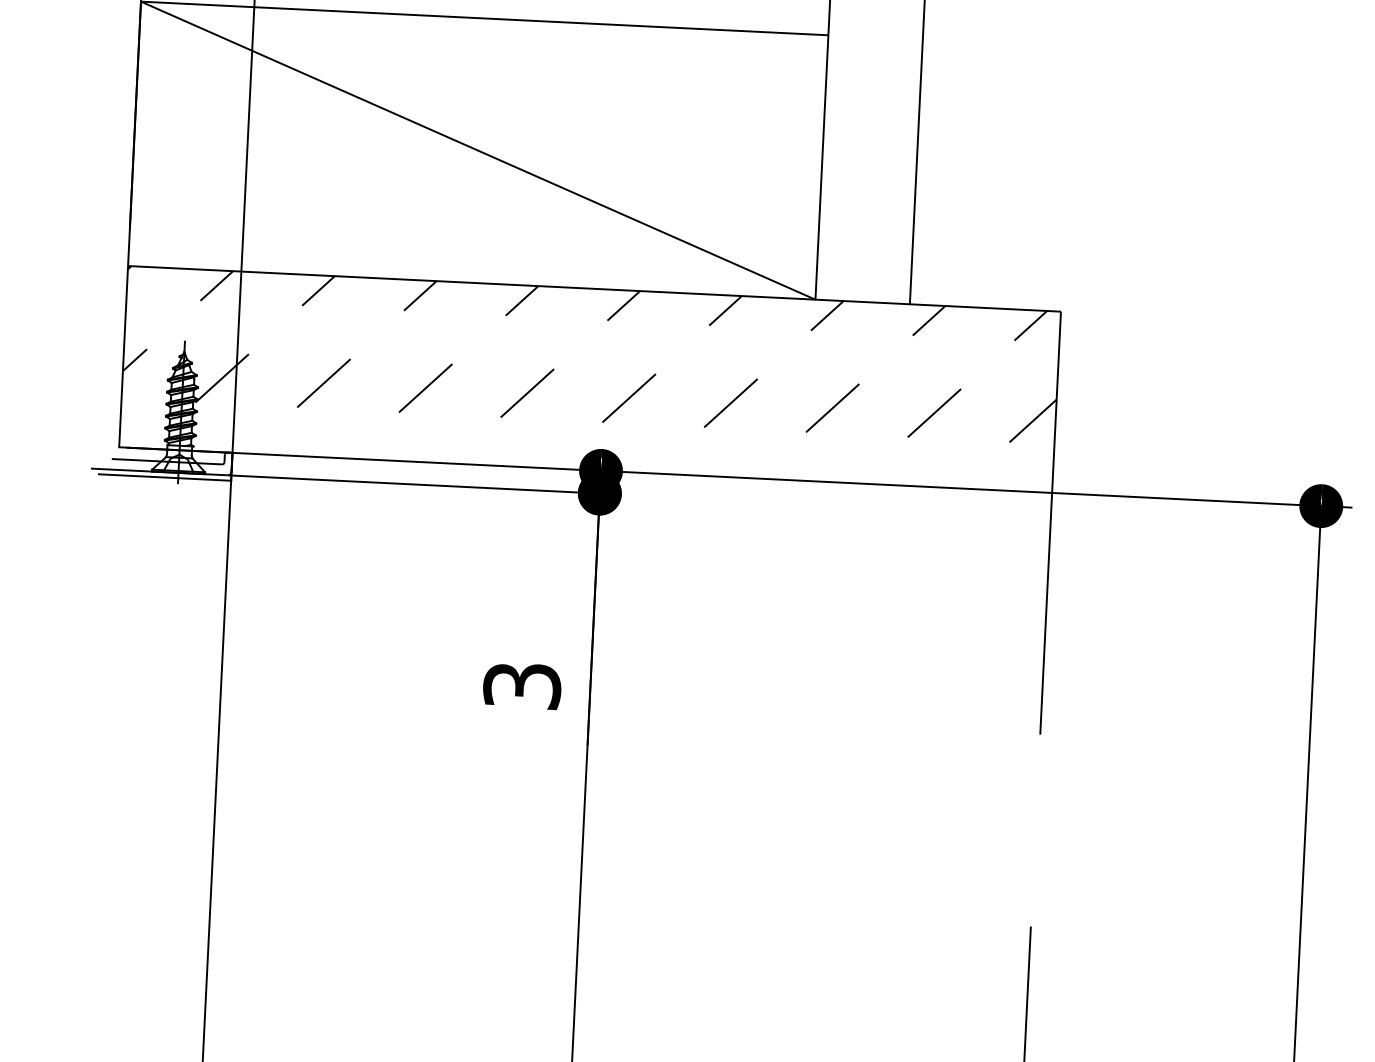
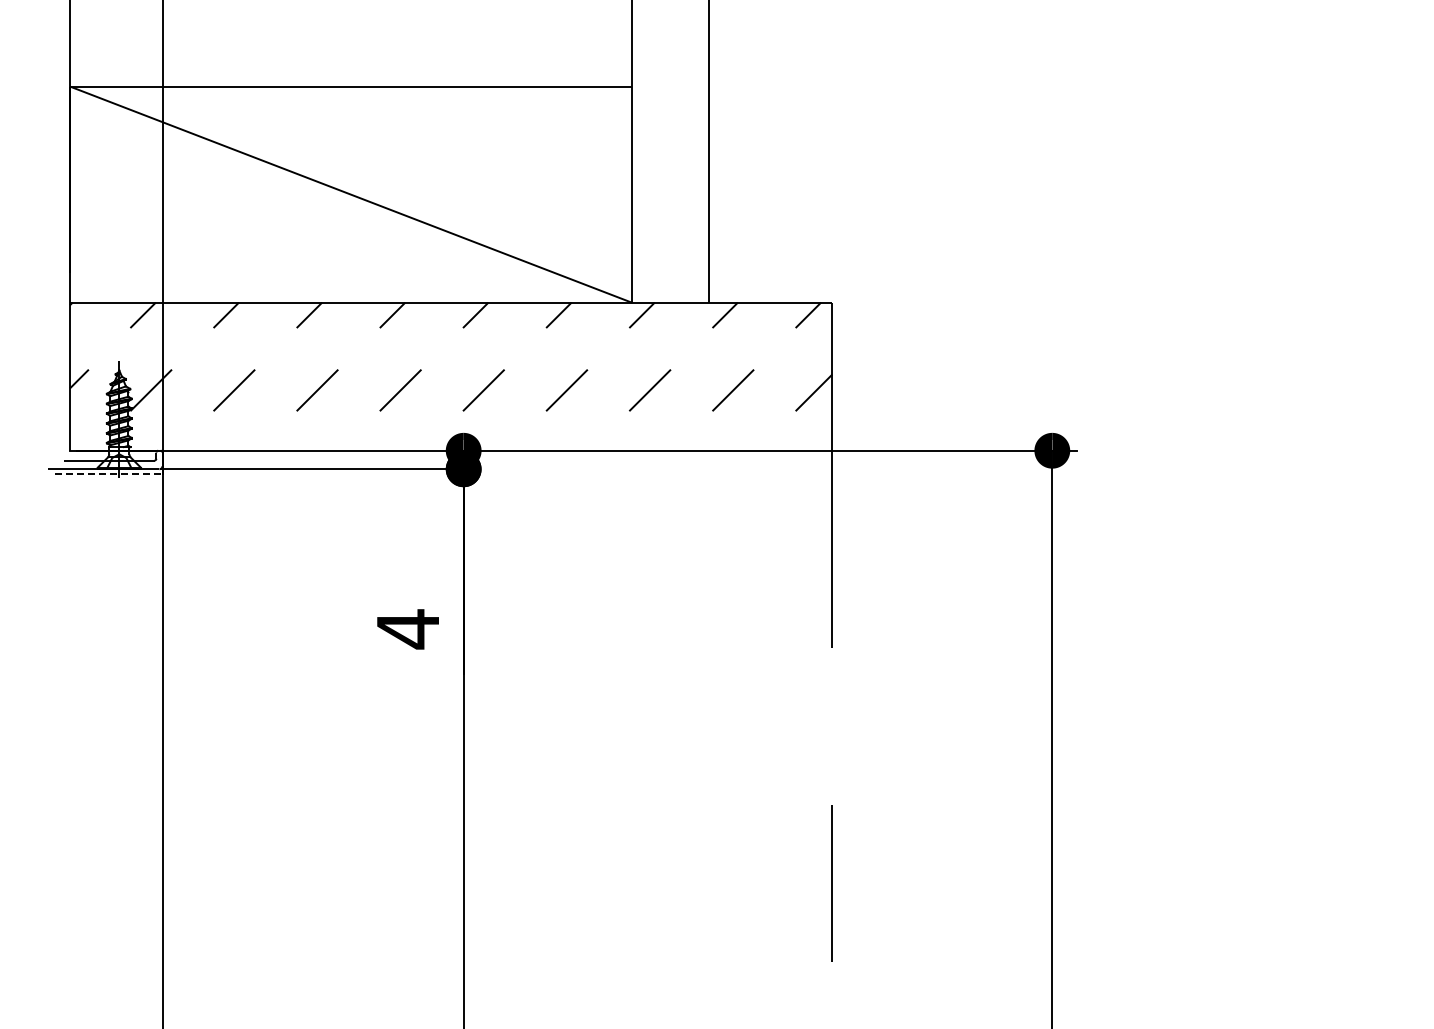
line: (166, 477) -> (109, 473), solid -> dashed
text: (522, 686) -> (408, 629), 3 -> 4

